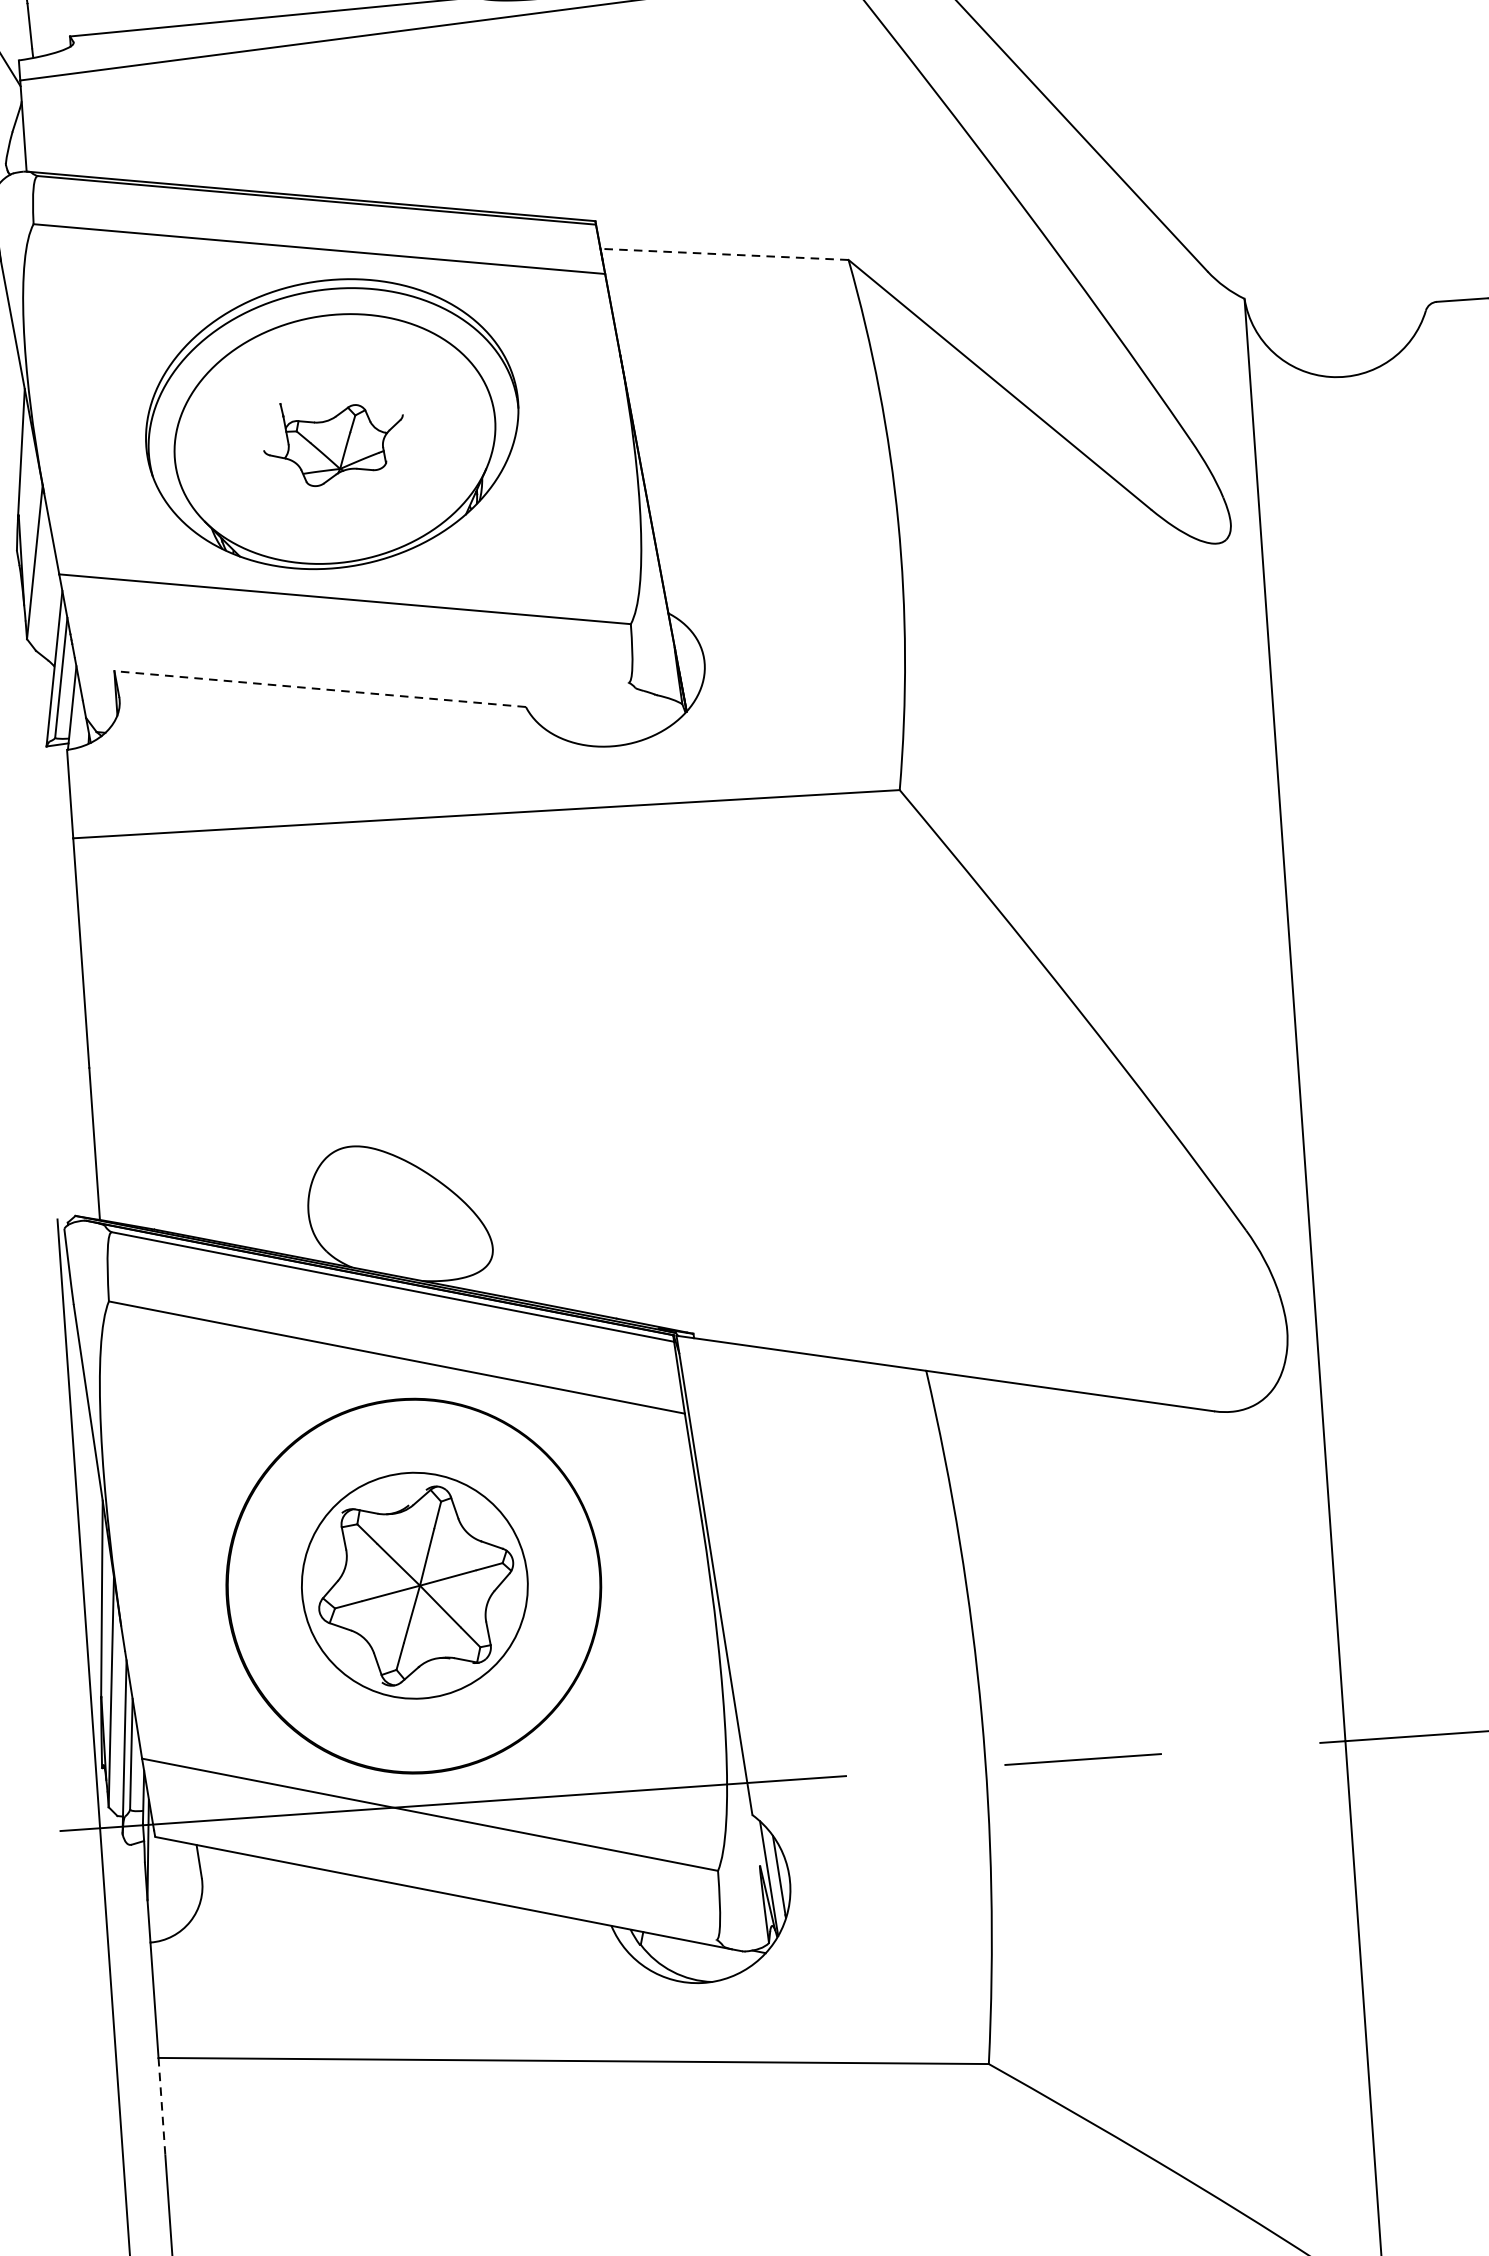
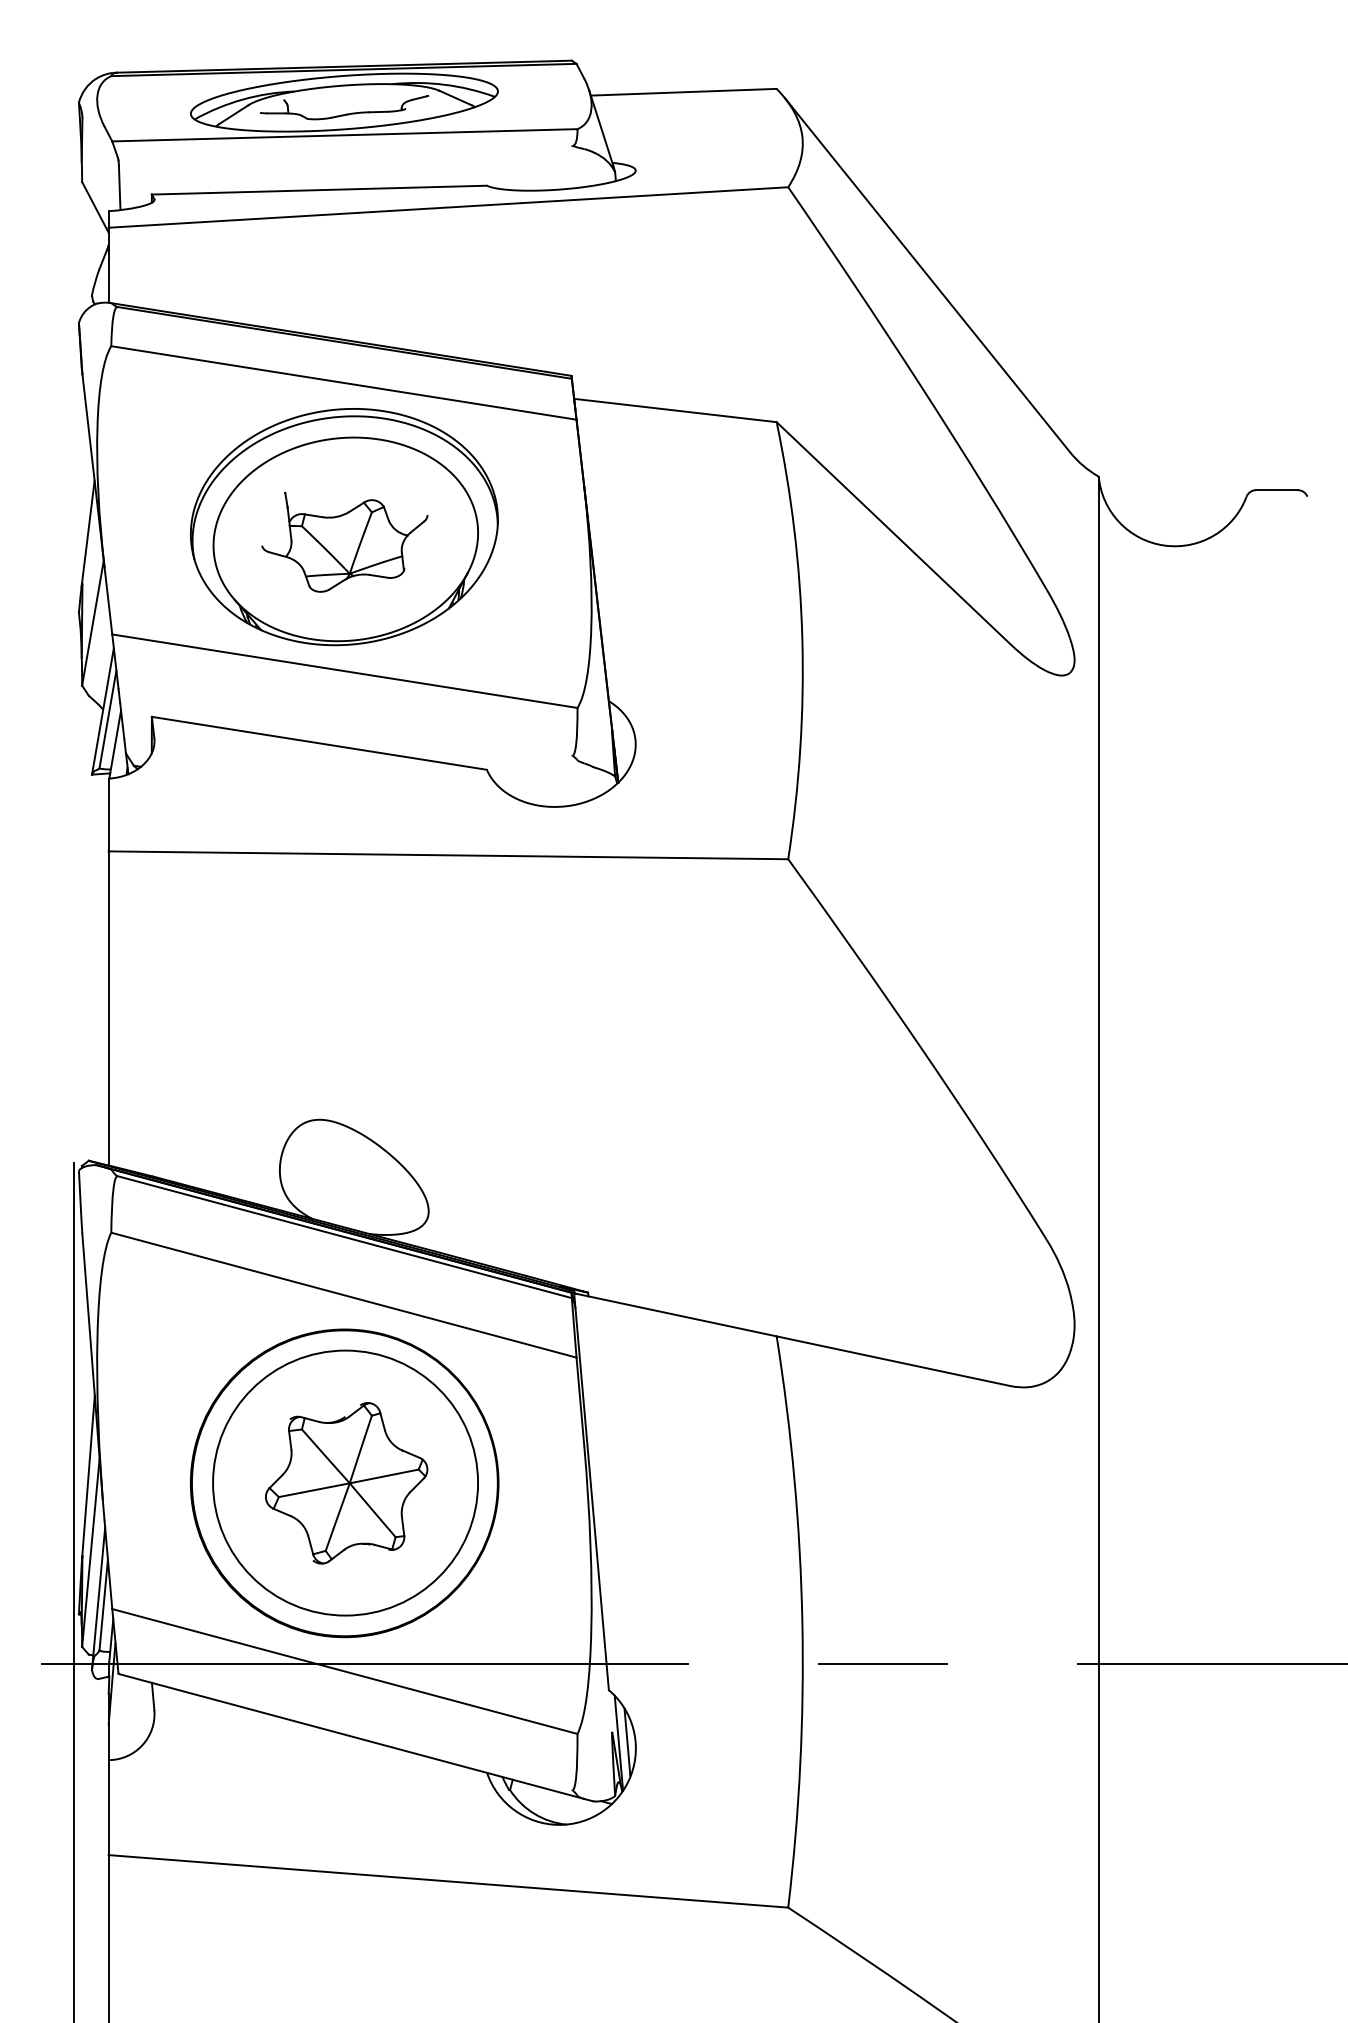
line: (724, 254) -> (675, 410), dashed -> solid
part: (333, 441) -> (344, 541), size x1.43
line: (320, 689) -> (319, 743), dashed -> solid
circle: (414, 1585) -> (345, 1482), size x1.43
line: (161, 2107) -> (108, 1895), dashed -> solid

